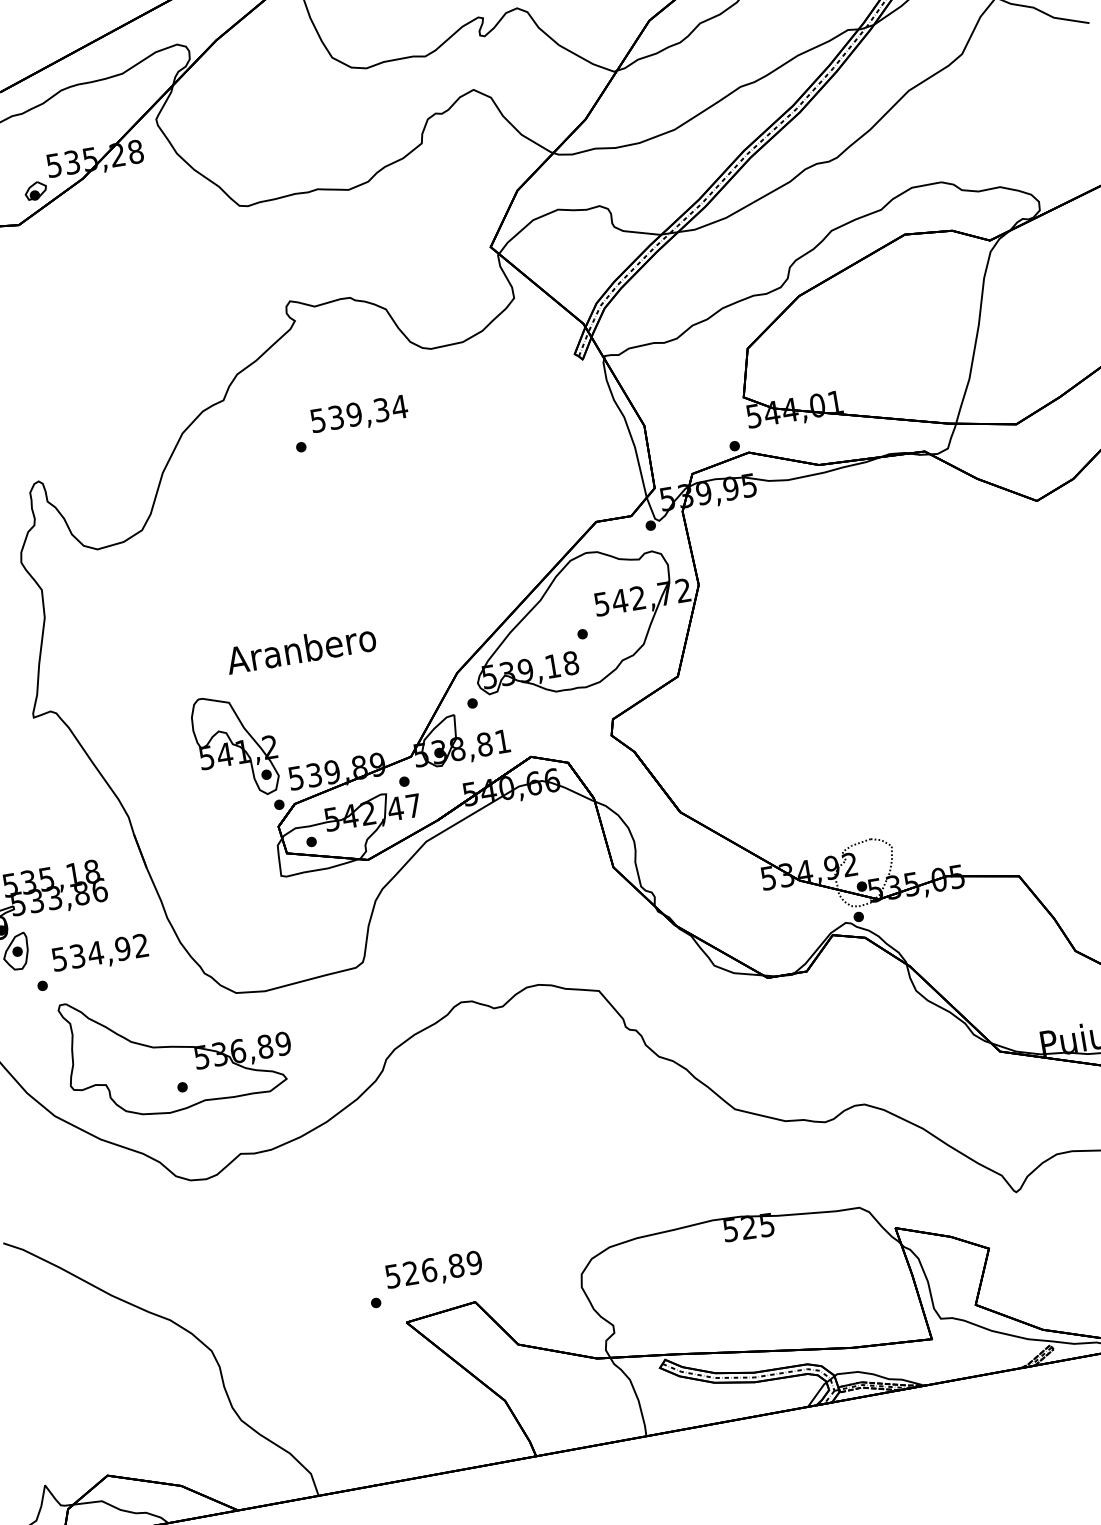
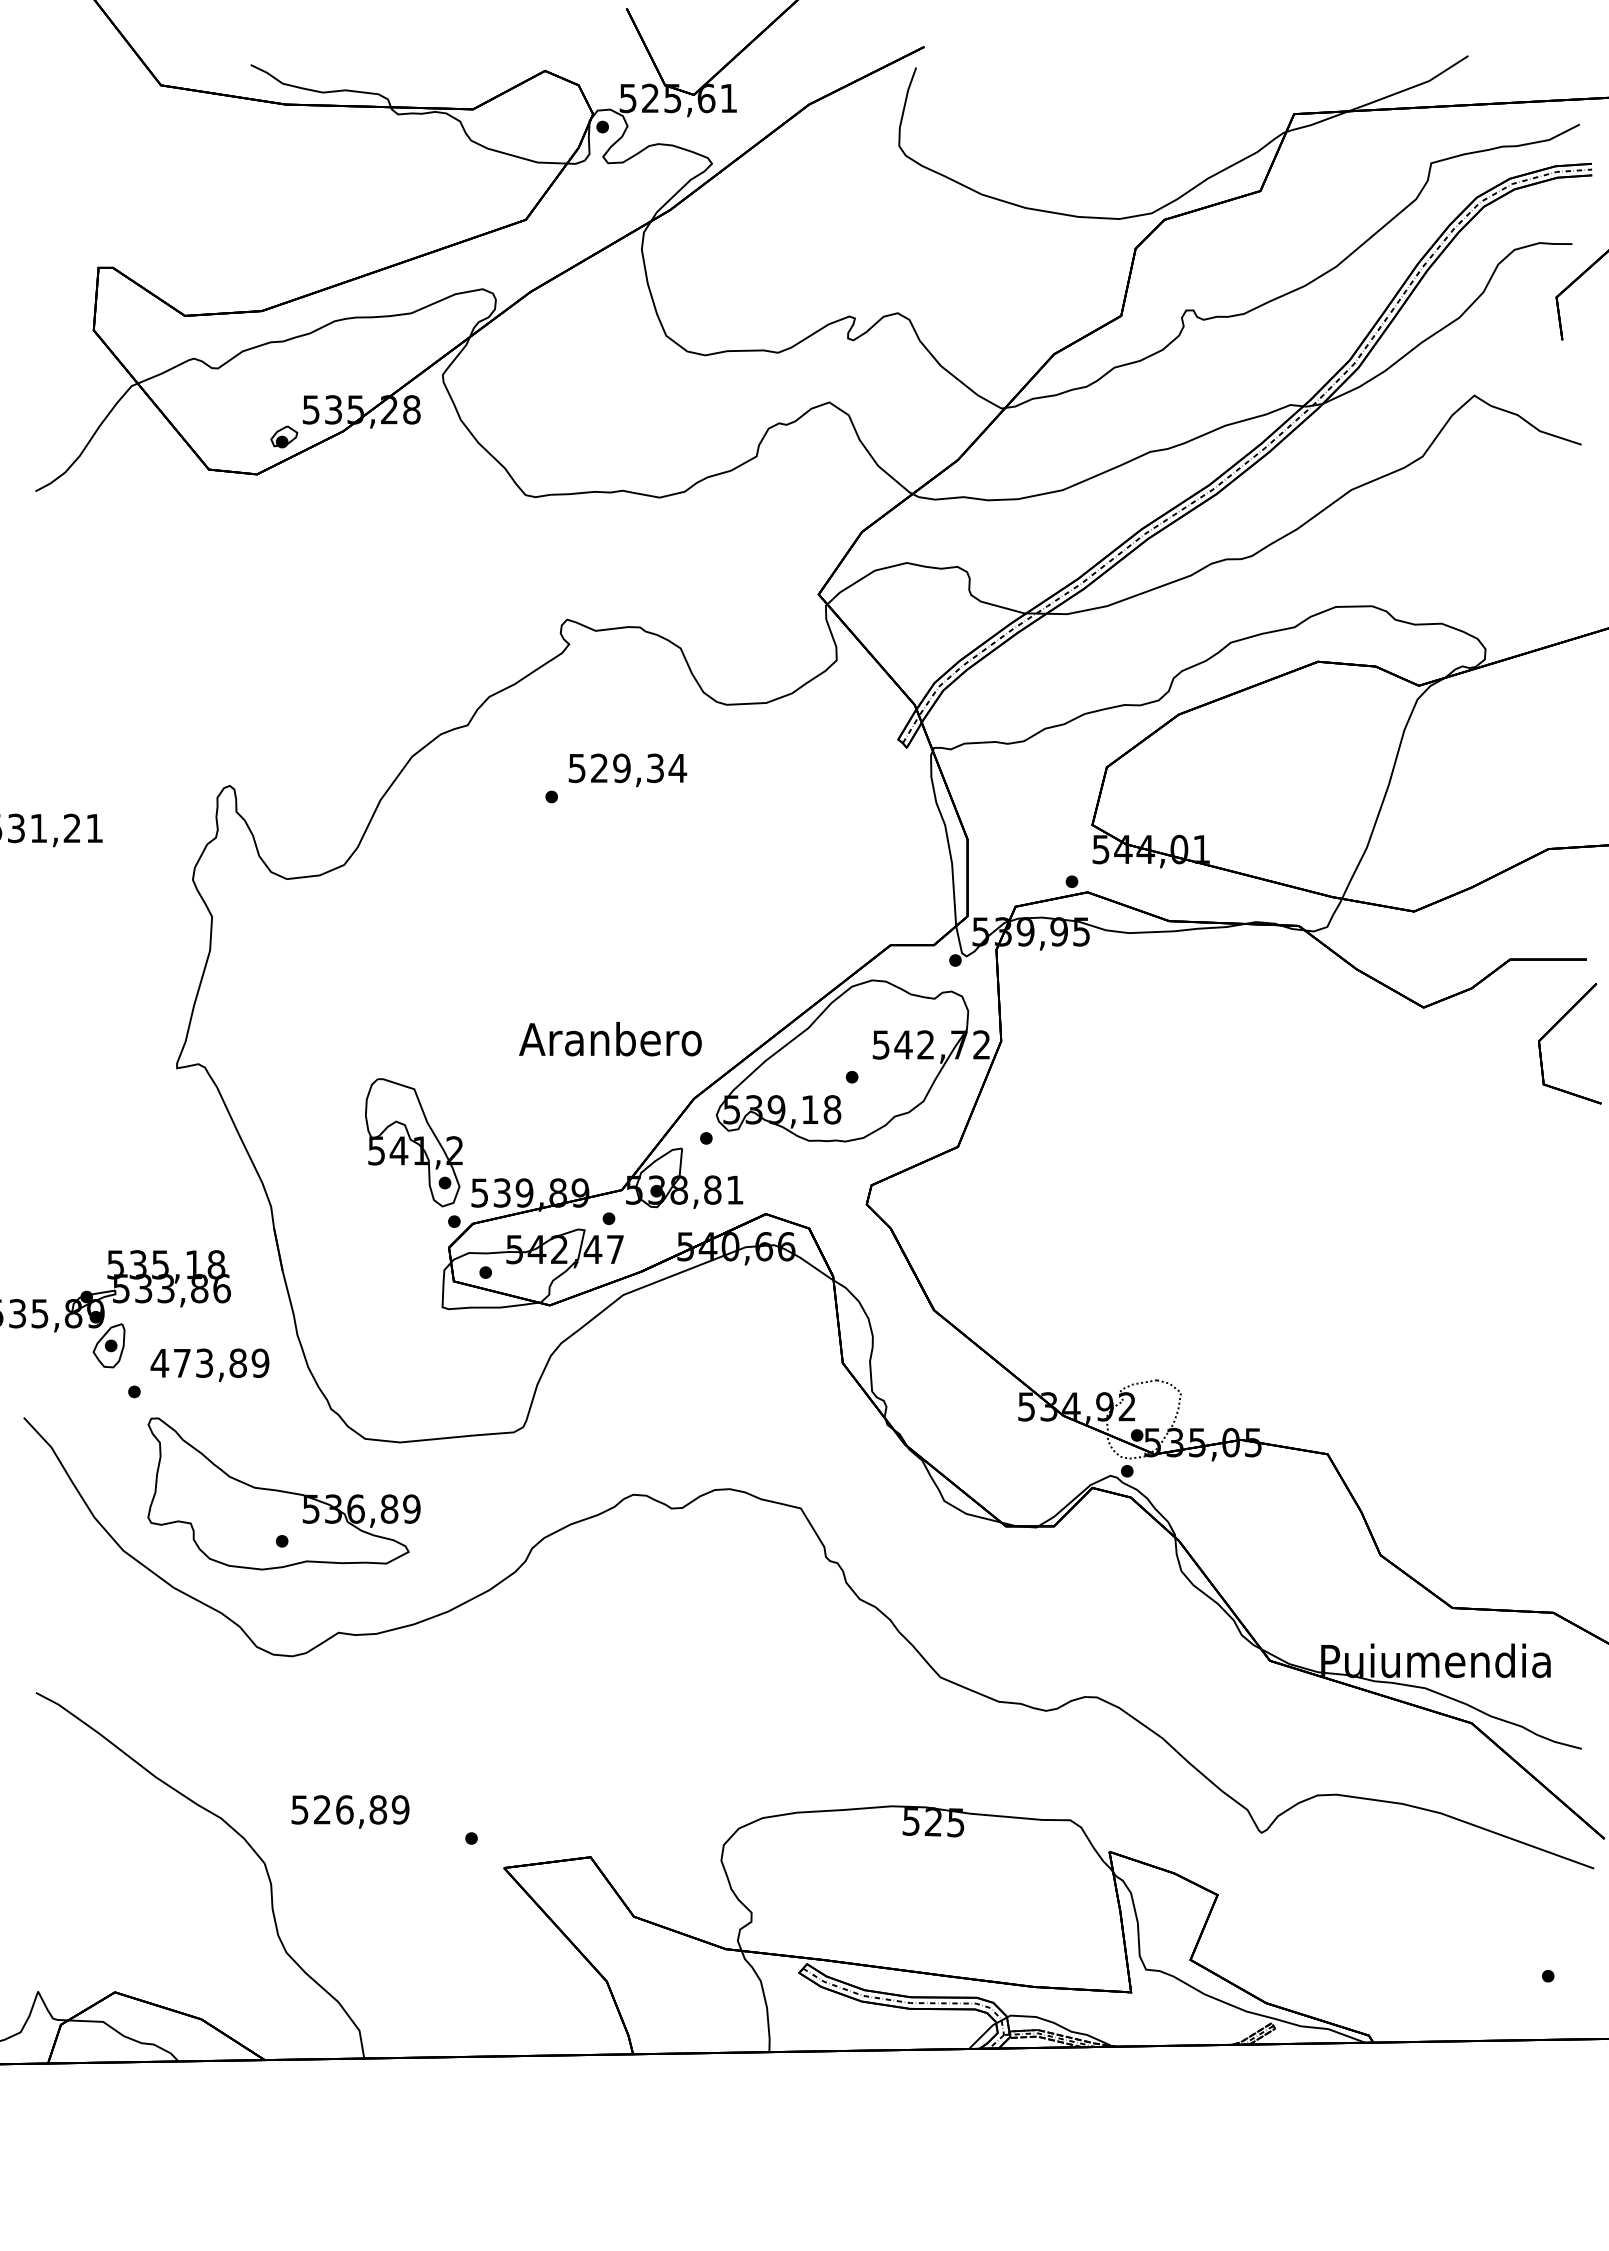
text: (336, 417) -> (599, 768), 539,34 -> 529,34
text: (301, 649) -> (610, 1039), moved
text: (99, 952) -> (209, 1363), 534,92 -> 473,89
text: (434, 1270) -> (350, 1811), moved

